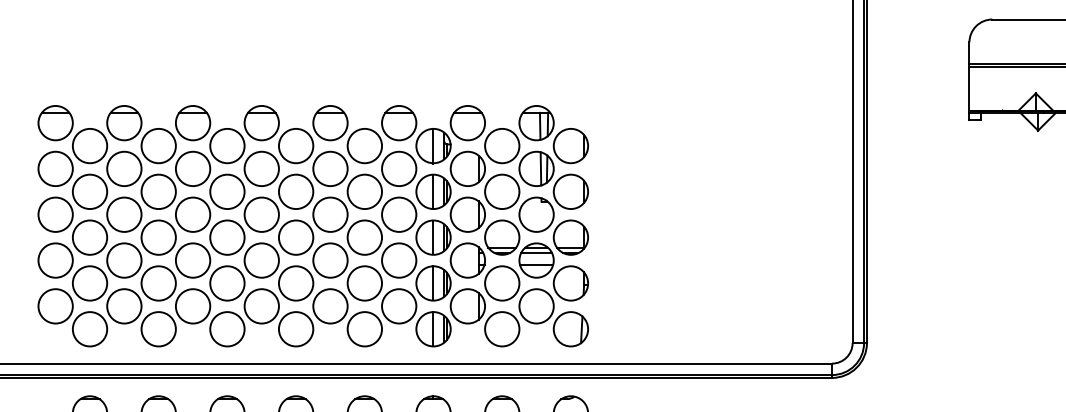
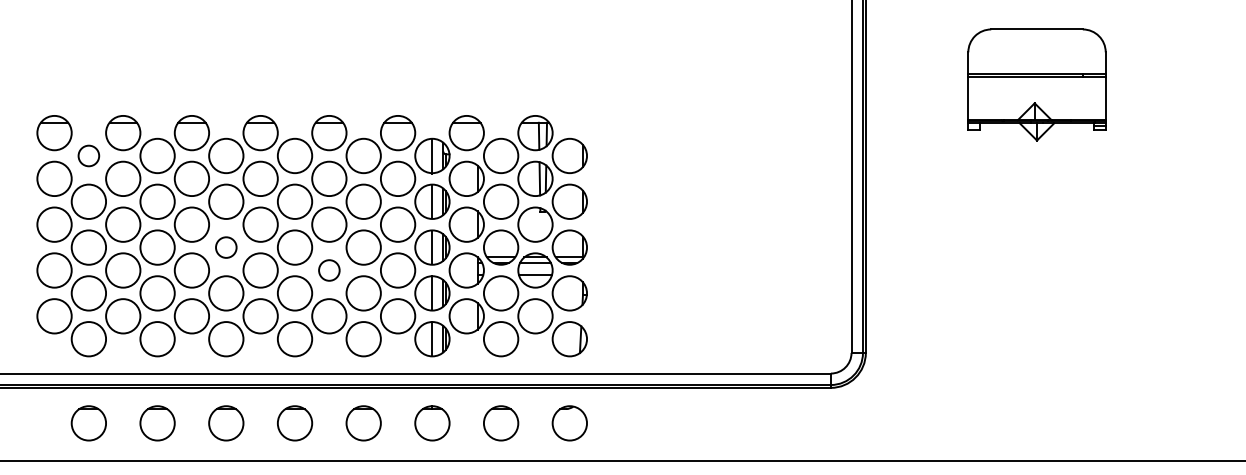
circle: (89, 145) -> (88, 155), size x0.6
circle: (227, 237) -> (226, 247), size x0.6
circle: (330, 260) -> (329, 270), size x0.6

